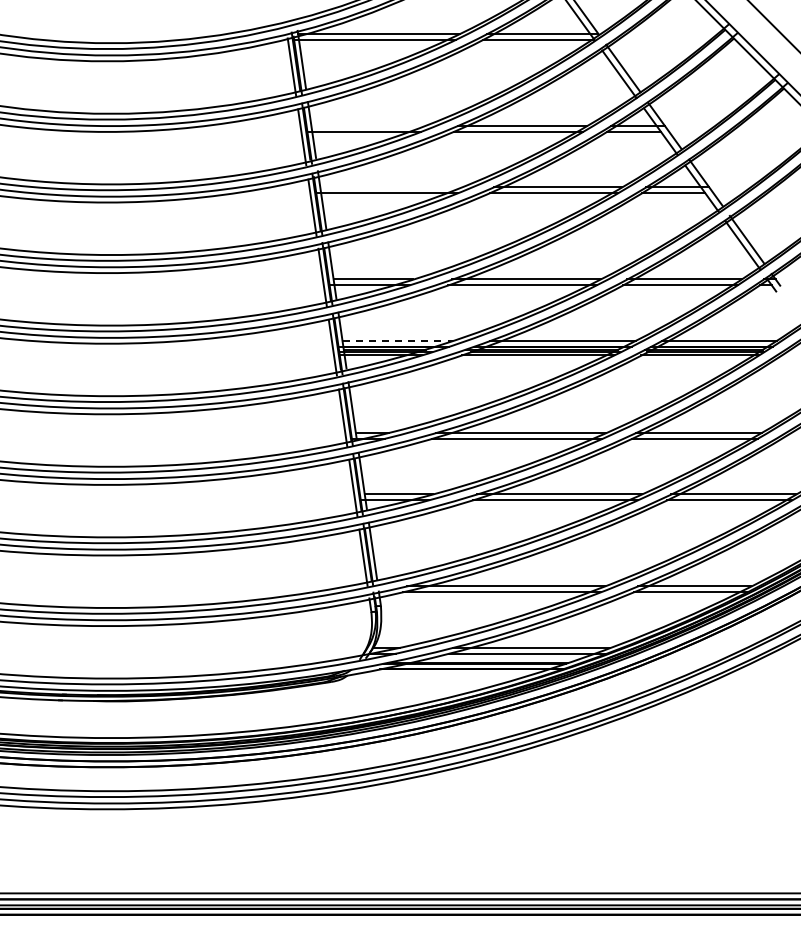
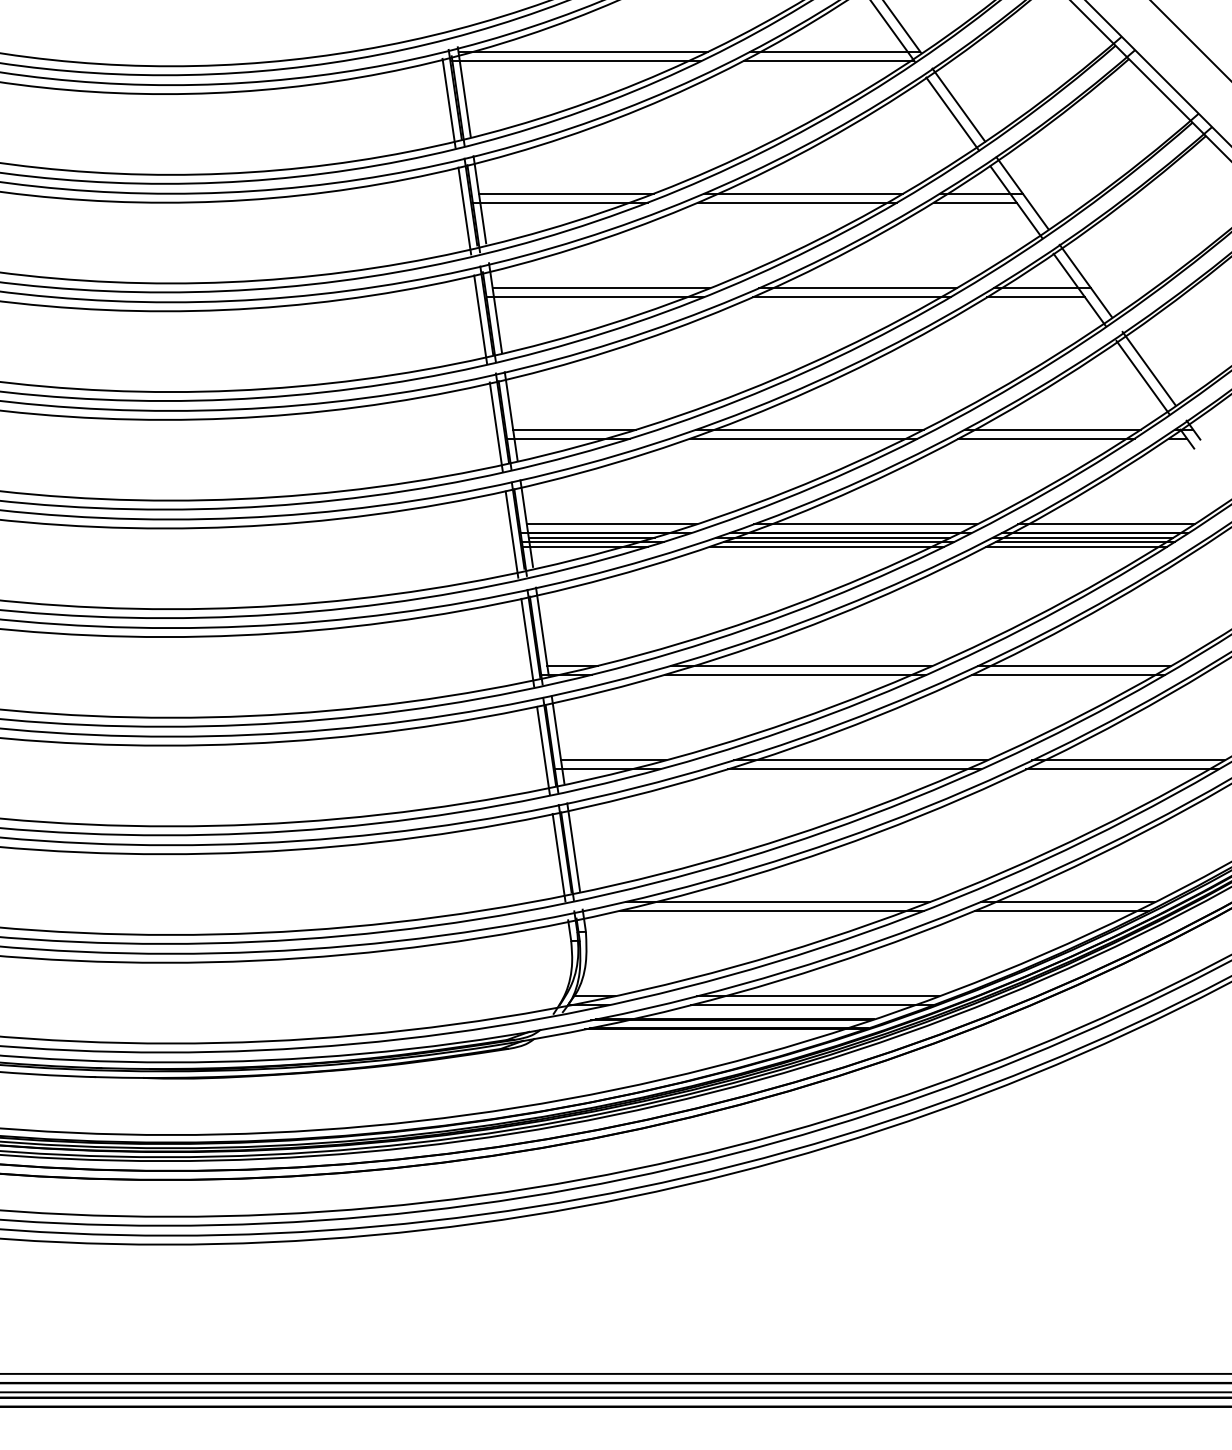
line: (368, 126) -> (566, 194), added
line: (390, 187) -> (600, 288), added
line: (398, 340) -> (612, 523), dashed -> solid

